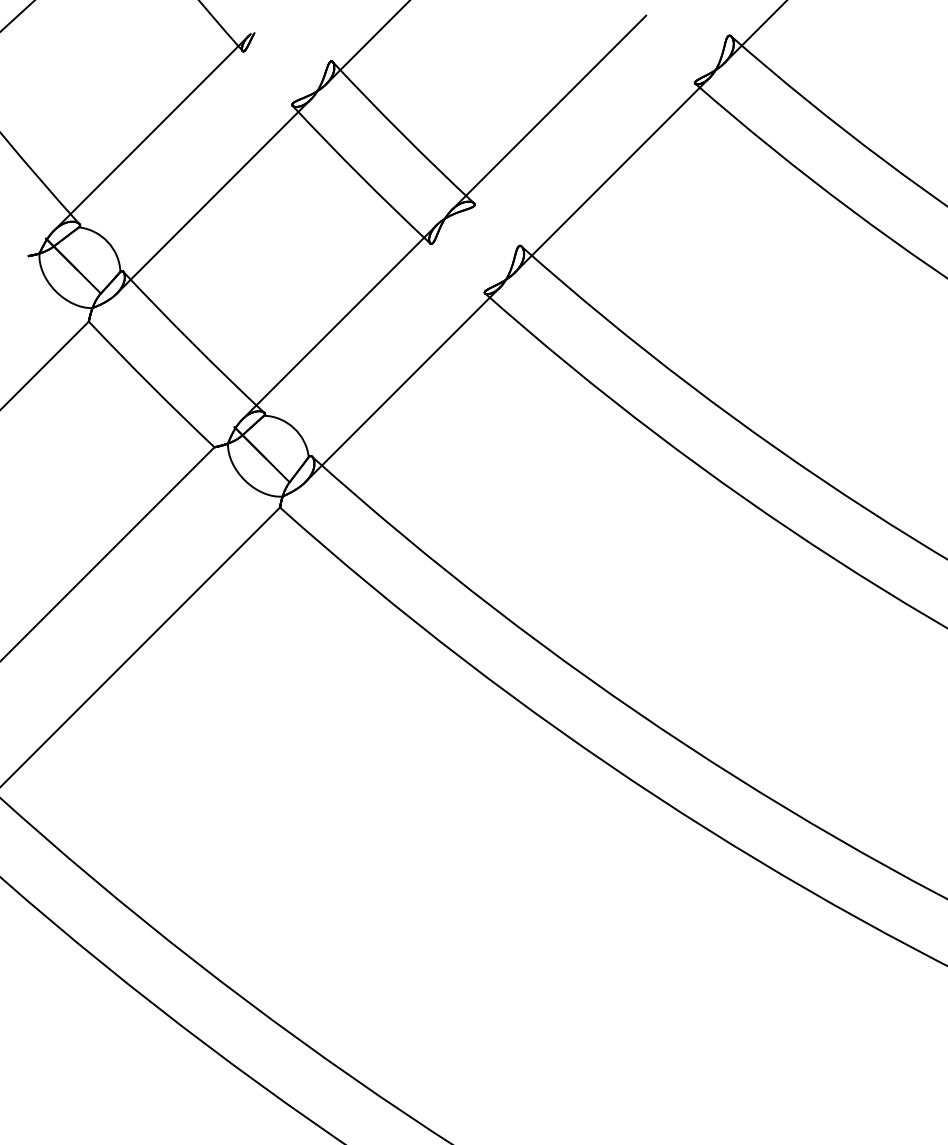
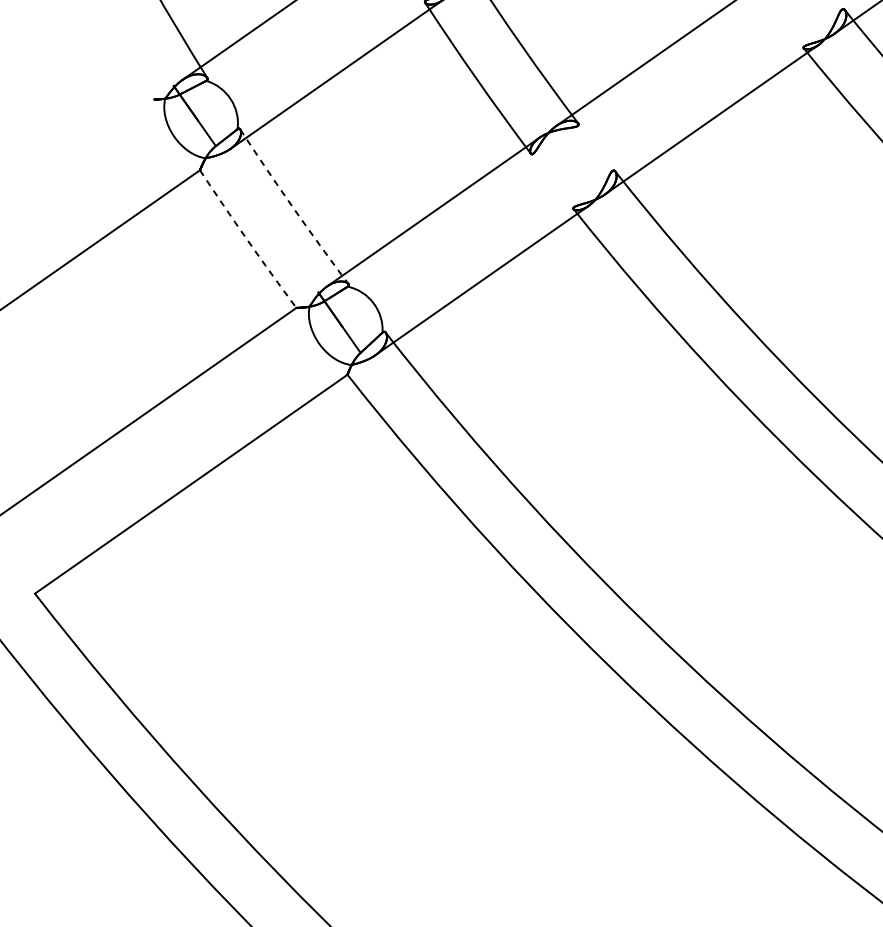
arc: (192, 343) -> (292, 207), solid -> dashed
arc: (150, 385) -> (246, 239), solid -> dashed

